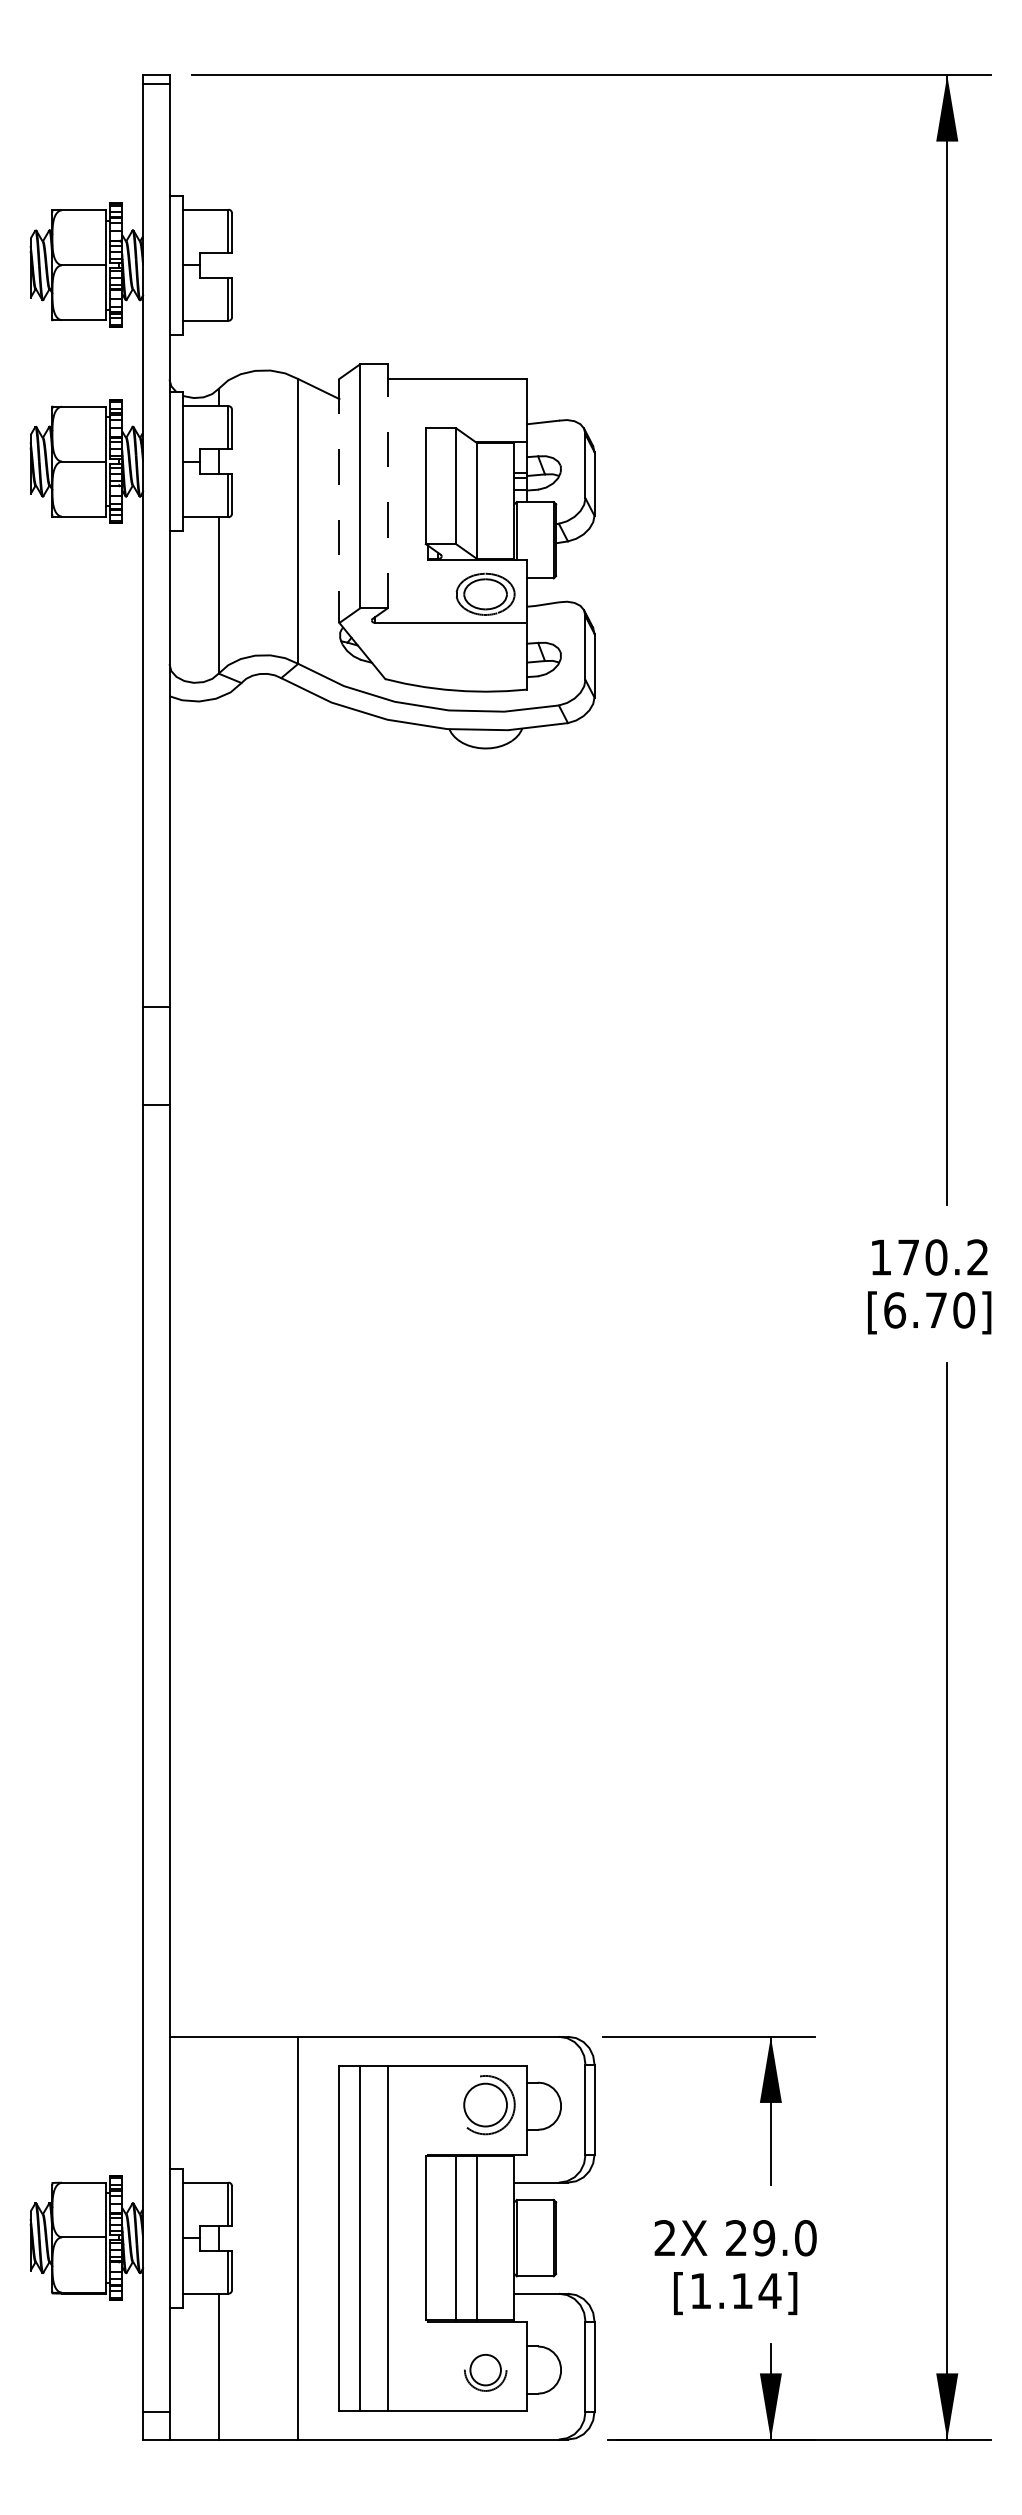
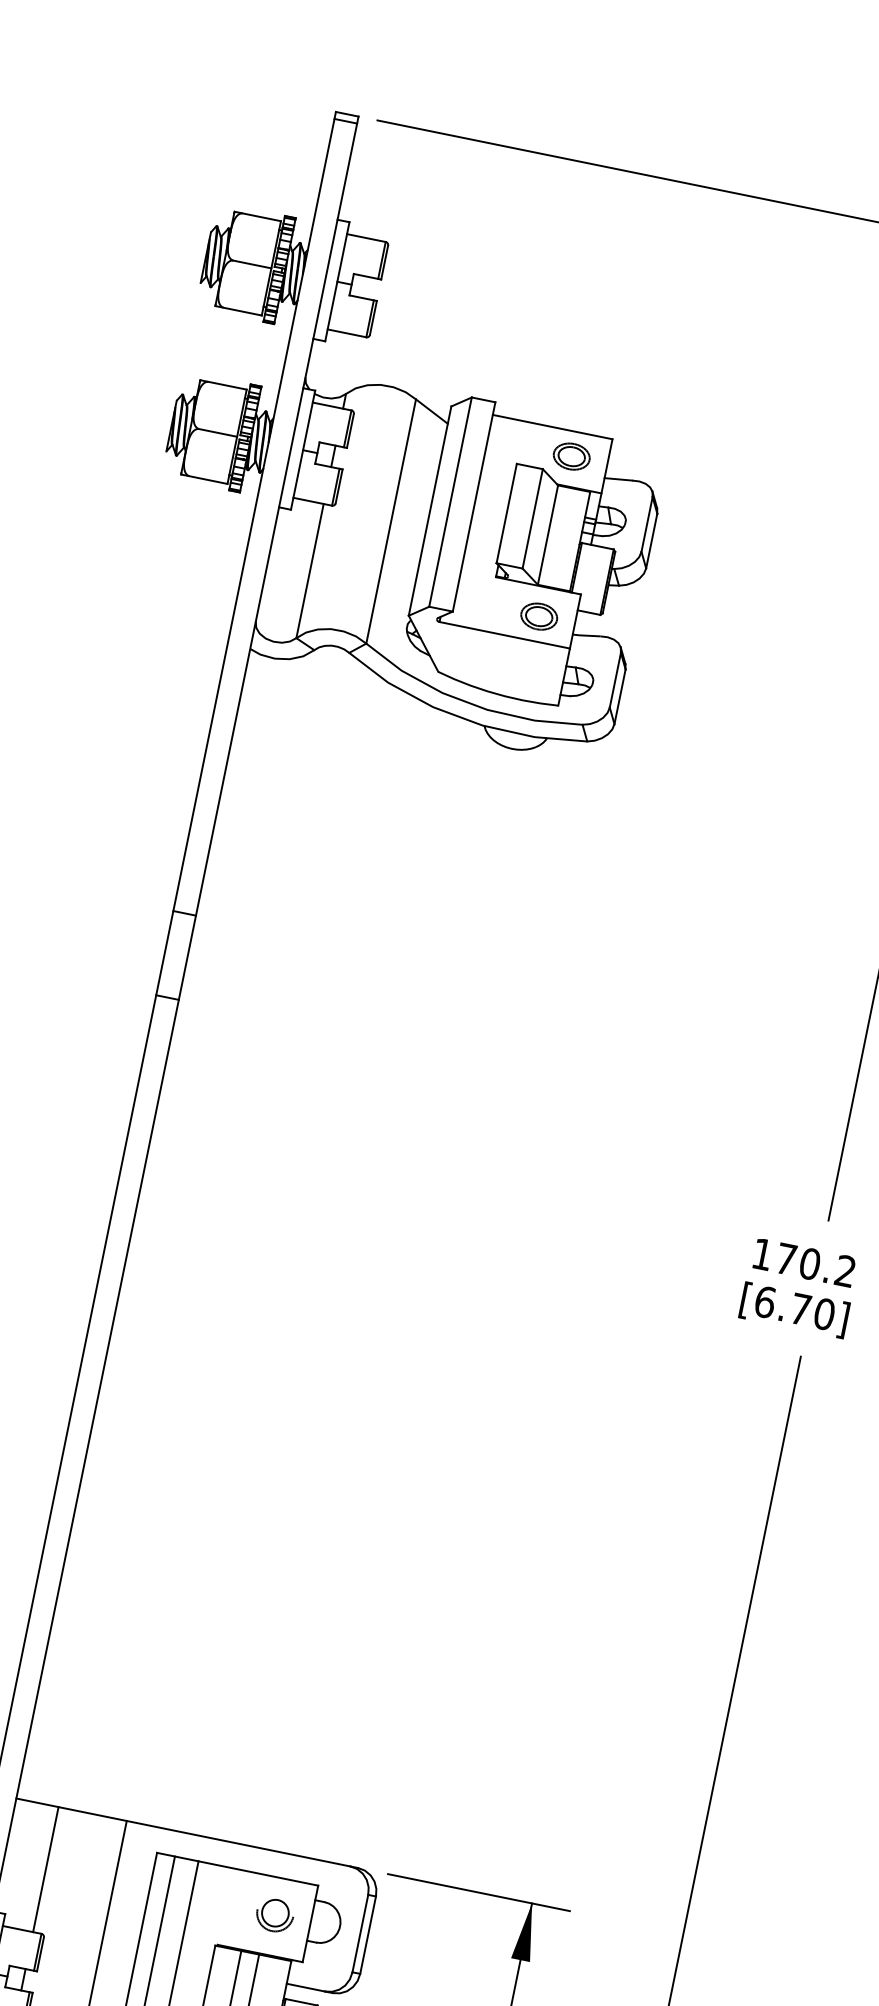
part: (485, 407) -> (571, 456), added
line: (387, 485) -> (473, 506), dashed -> solid
line: (339, 501) -> (430, 511), dashed -> solid
part: (485, 593) -> (539, 615), size x0.71
part: (485, 2108) -> (274, 1915), size x0.71
line: (218, 2109) -> (45, 1869), added

